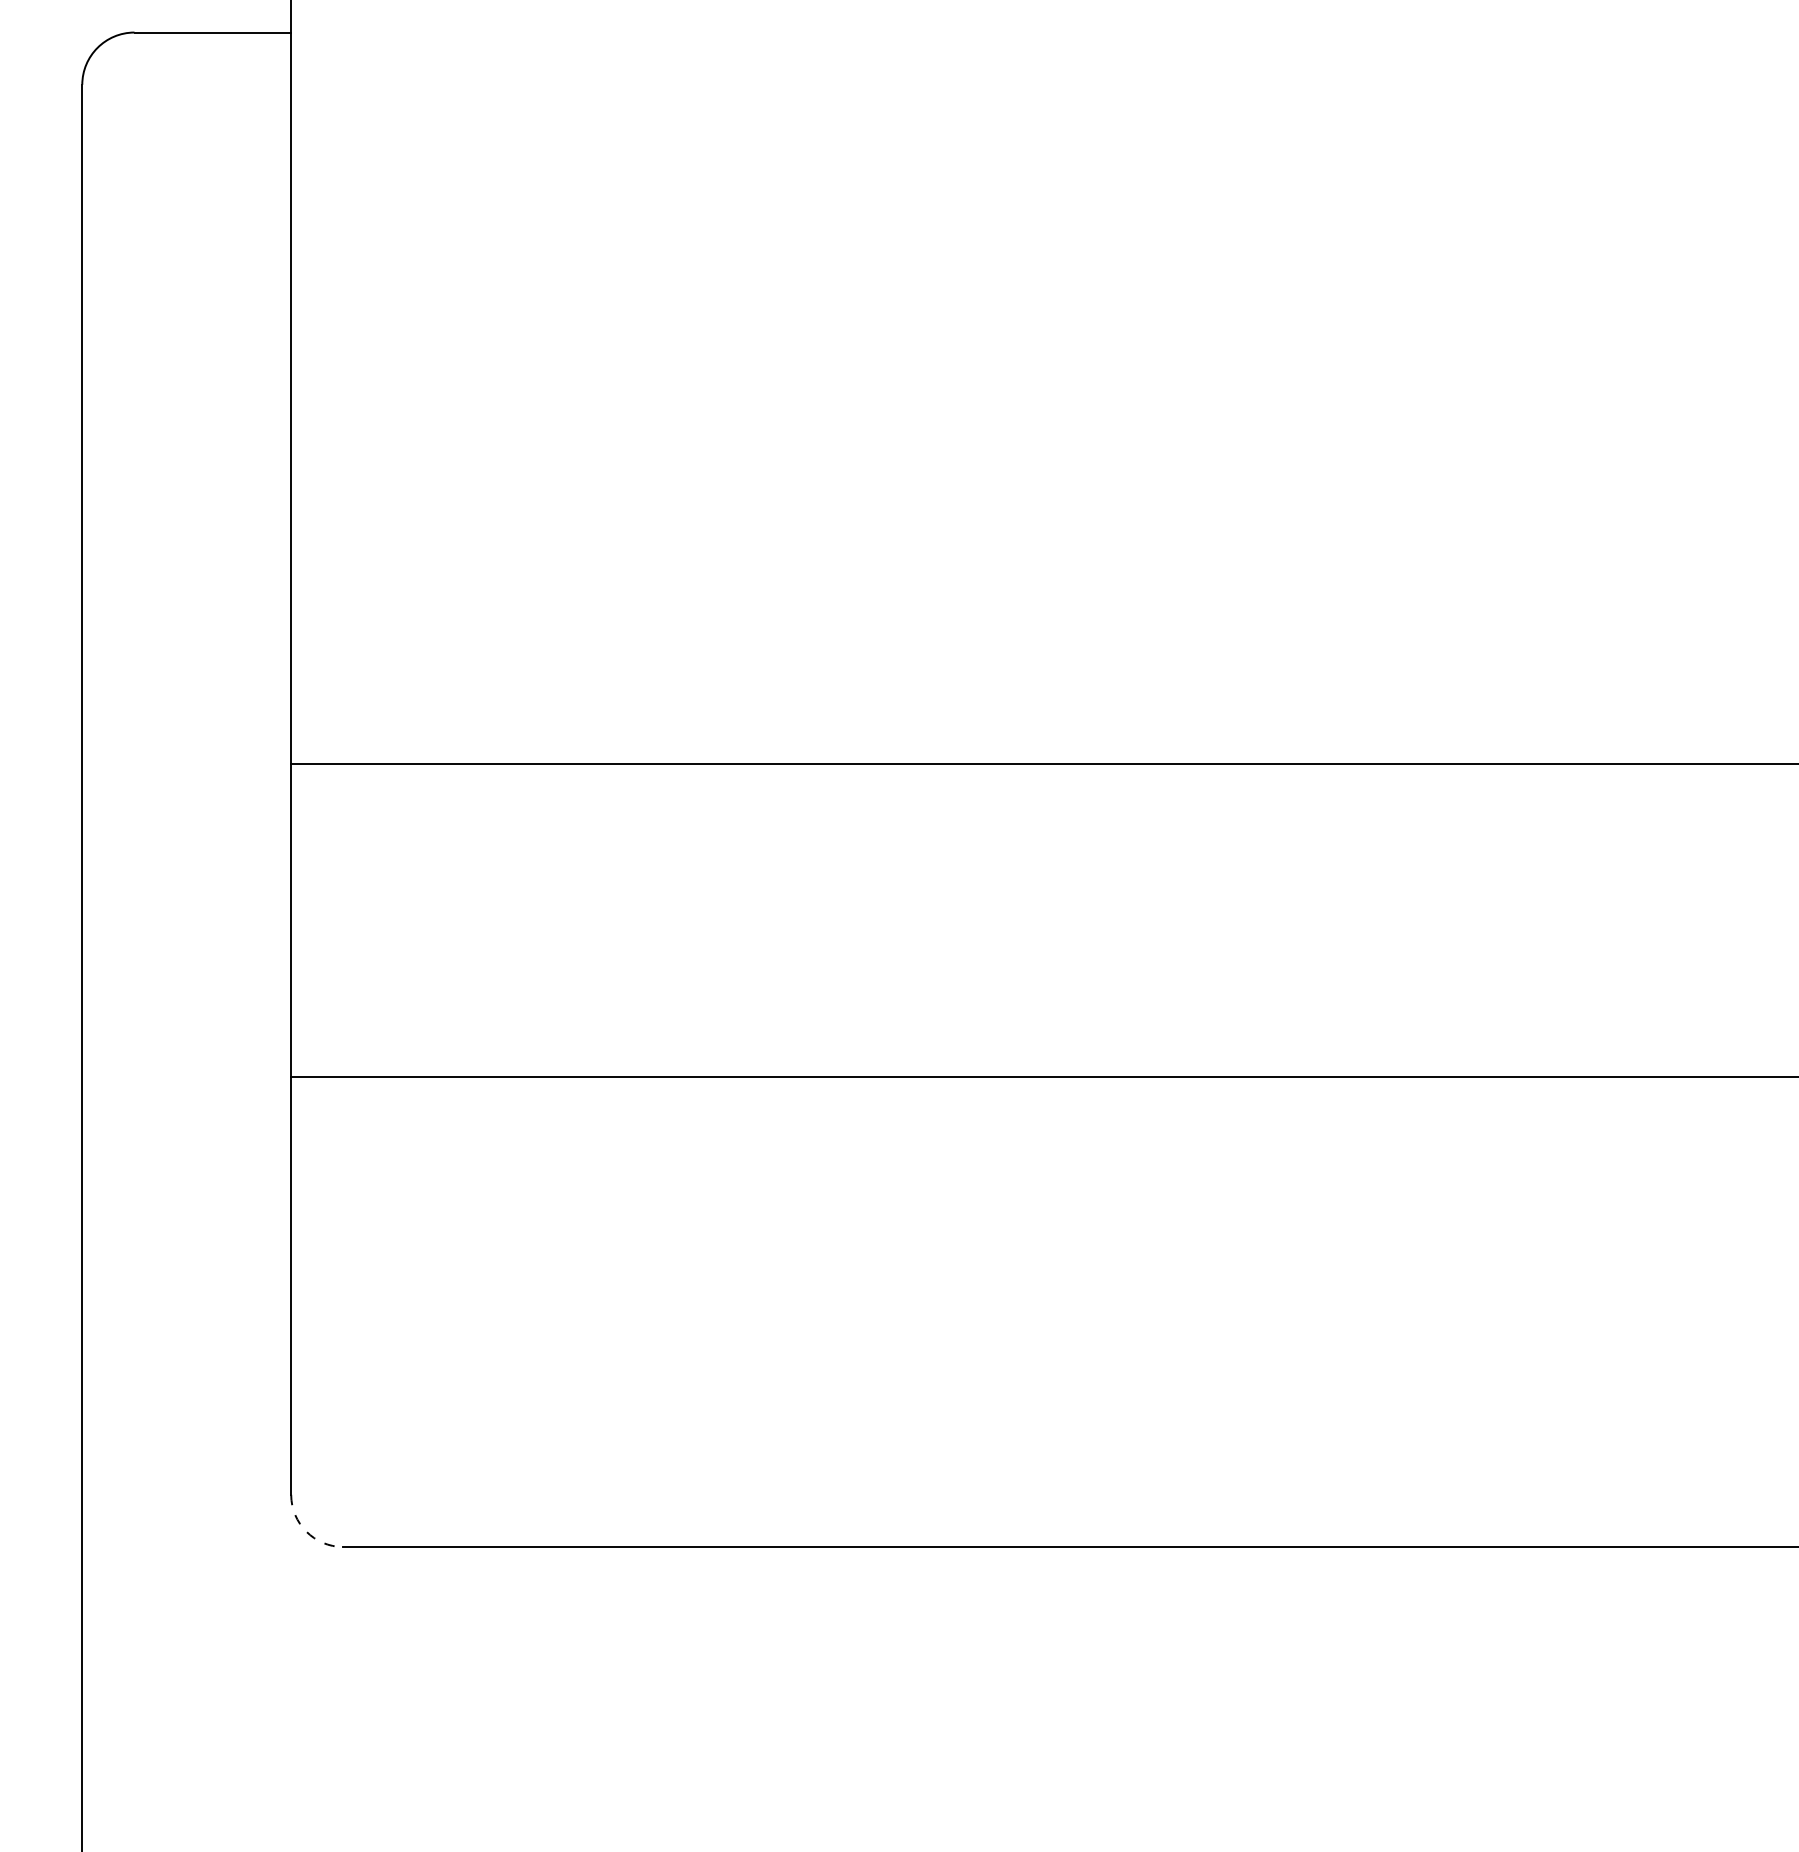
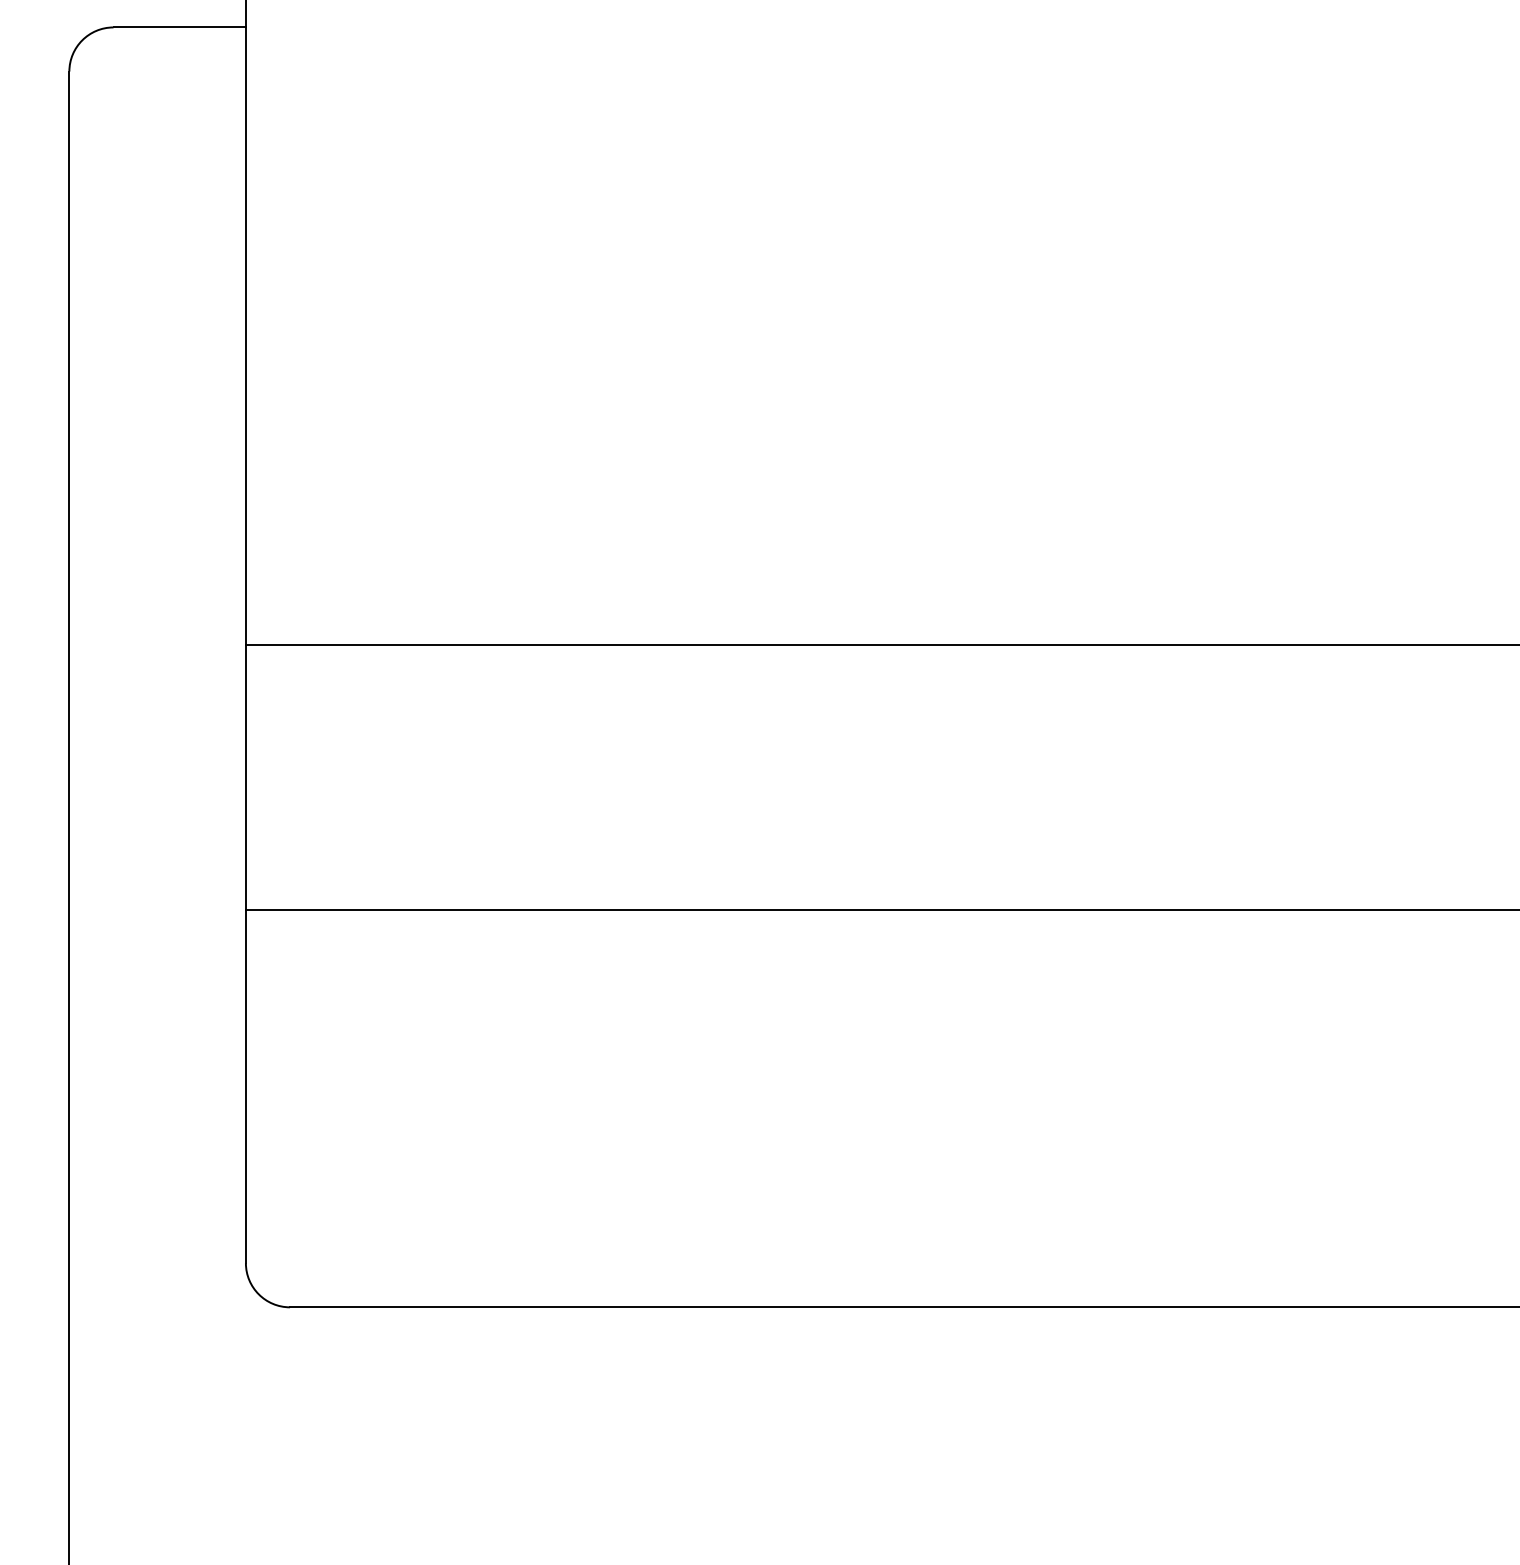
arc: (306, 1531) -> (258, 1294), dashed -> solid

